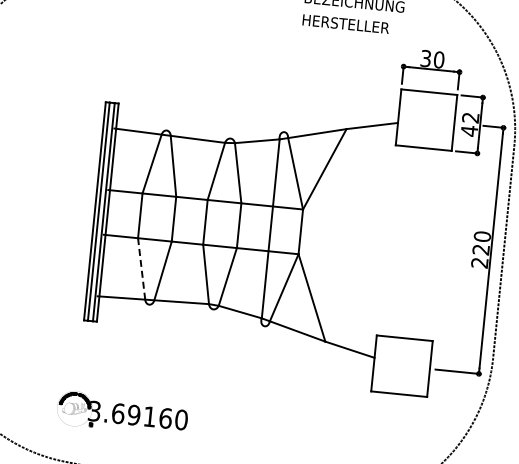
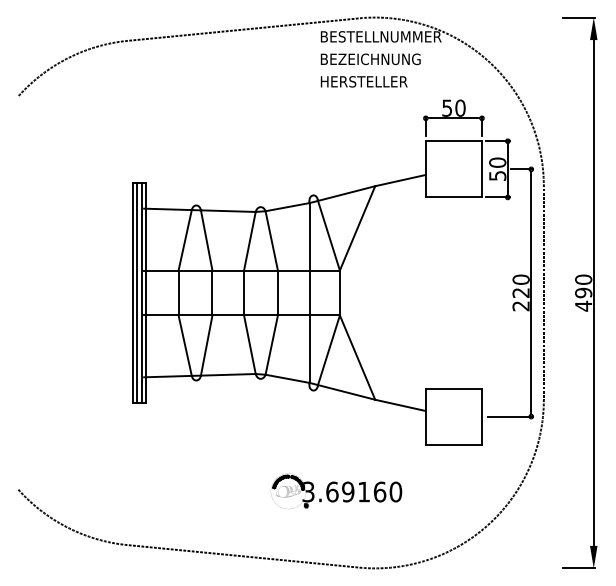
text: (426, 57) -> (447, 107), 30 -> 50
text: (469, 124) -> (497, 169), 42 -> 50
line: (141, 268) -> (185, 345), dashed -> solid
part: (123, 413) -> (337, 491), moved

